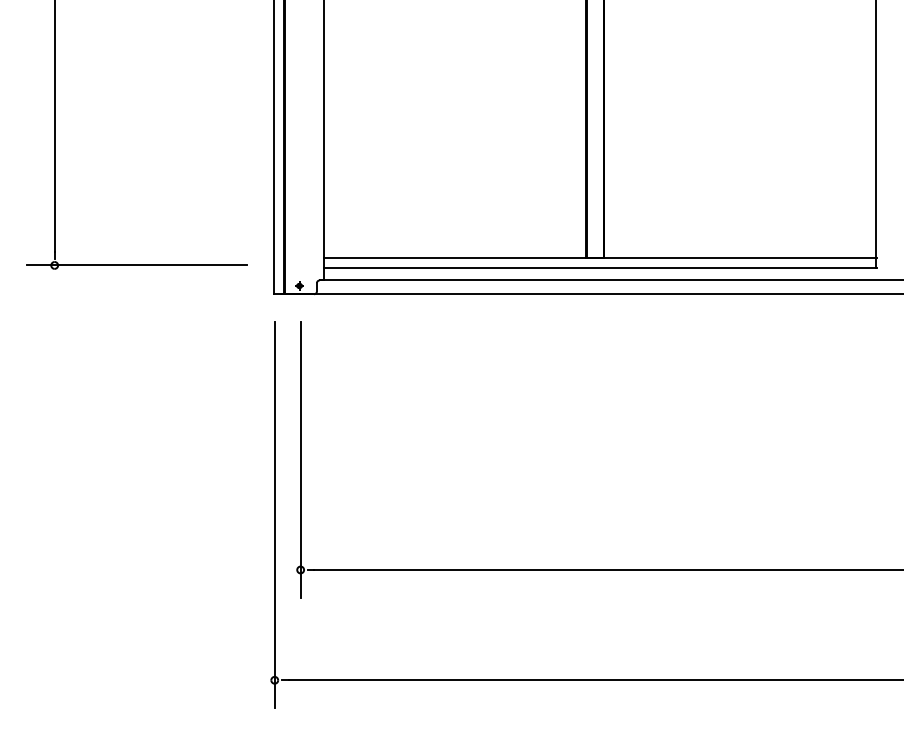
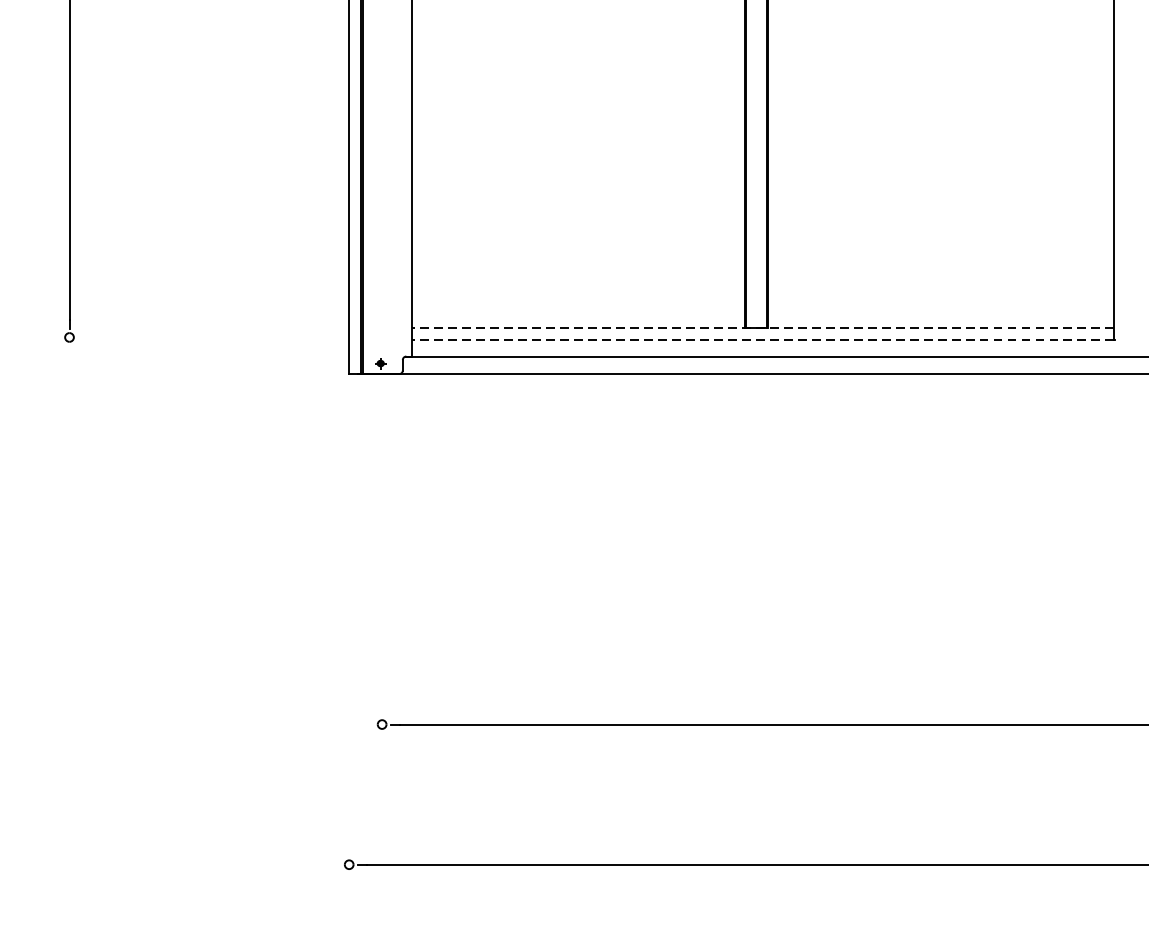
line: (600, 258) -> (763, 328), solid -> dashed
line: (136, 265) -> (173, 337), removed
line: (600, 267) -> (763, 340), solid -> dashed
line: (300, 459) -> (381, 584), removed
line: (274, 514) -> (348, 654), removed

